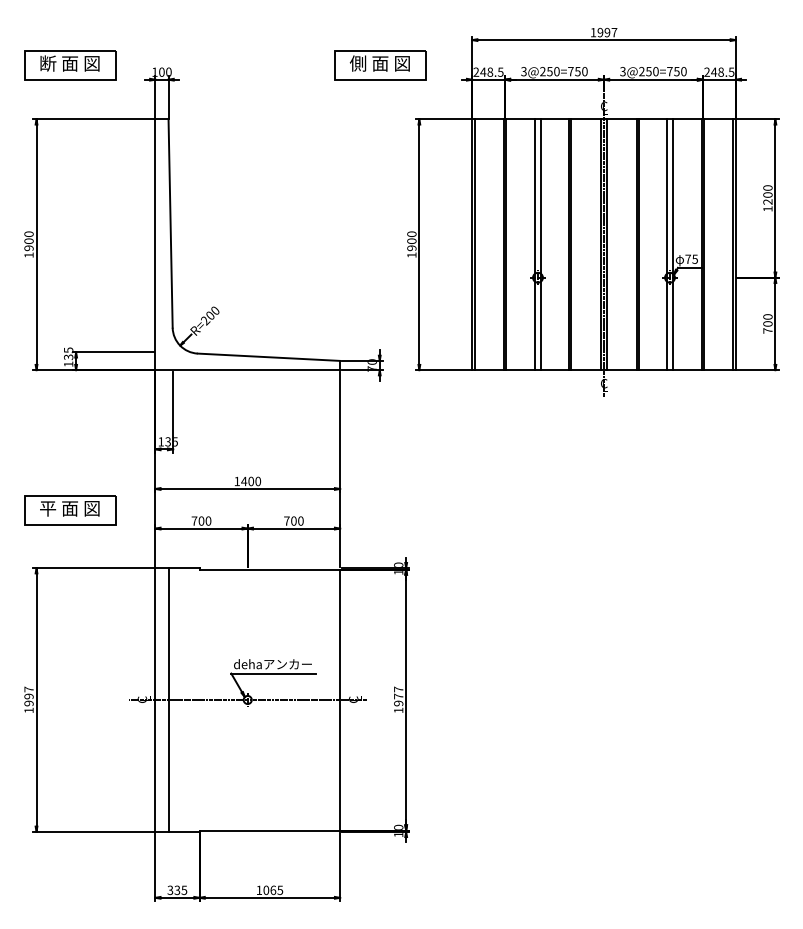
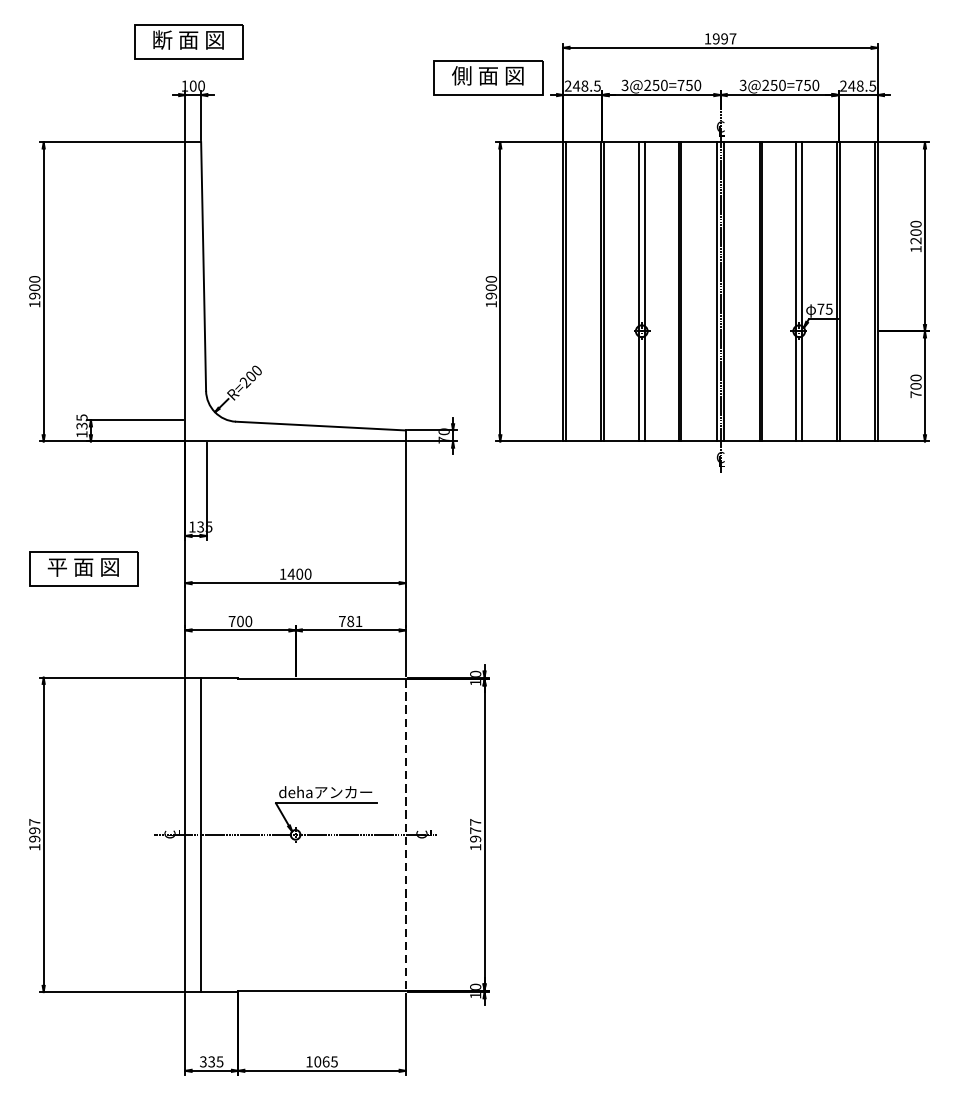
part: (70, 65) -> (189, 42), moved
part: (380, 65) -> (488, 78), moved
part: (70, 510) -> (84, 569), moved
text: (297, 520) -> (354, 620), 700 -> 781
line: (340, 700) -> (406, 835), solid -> dashed

